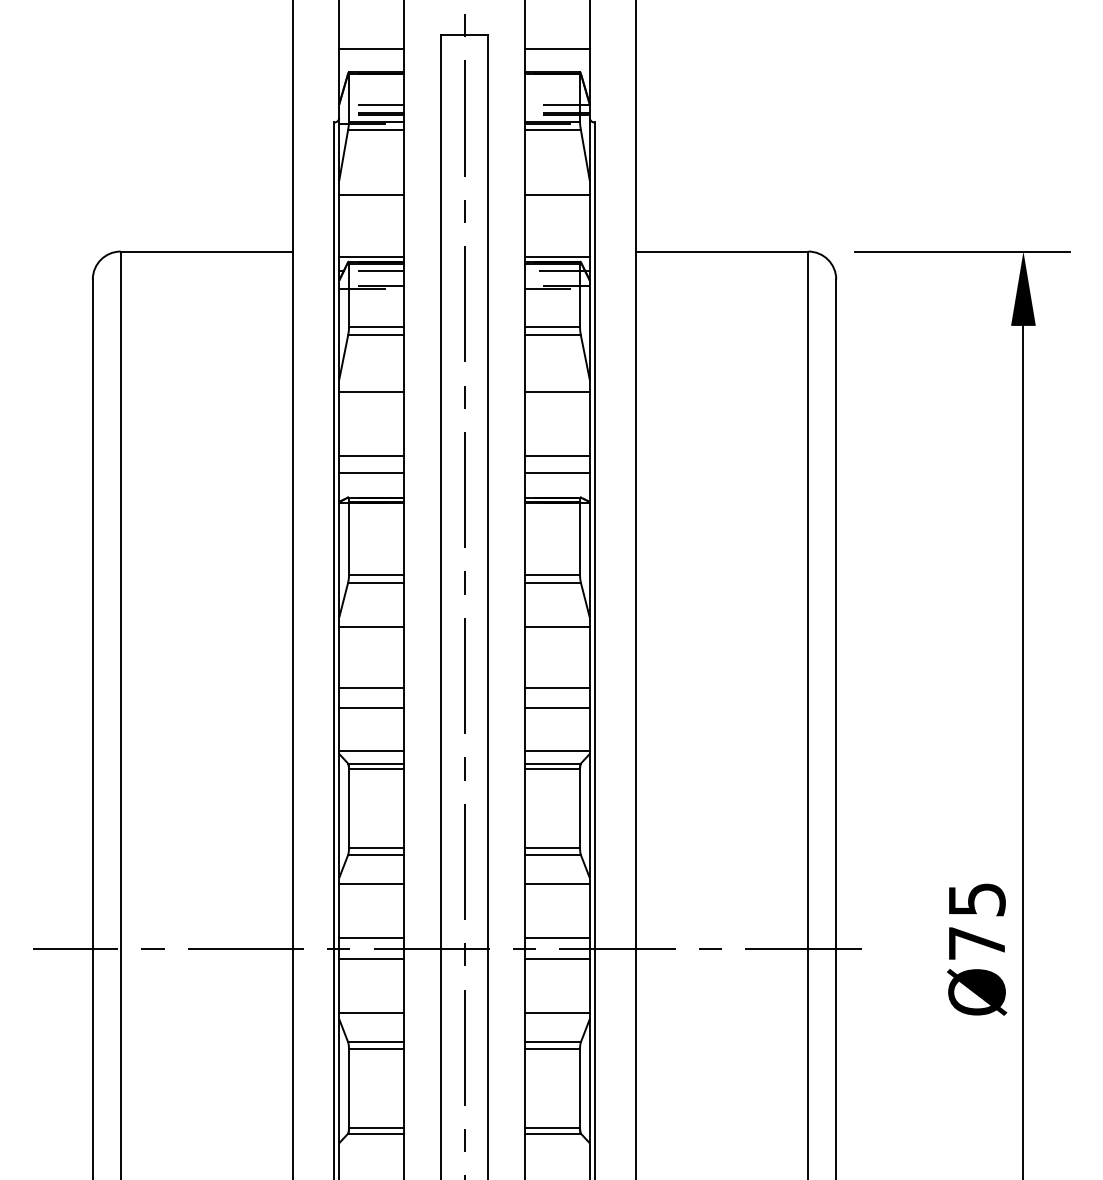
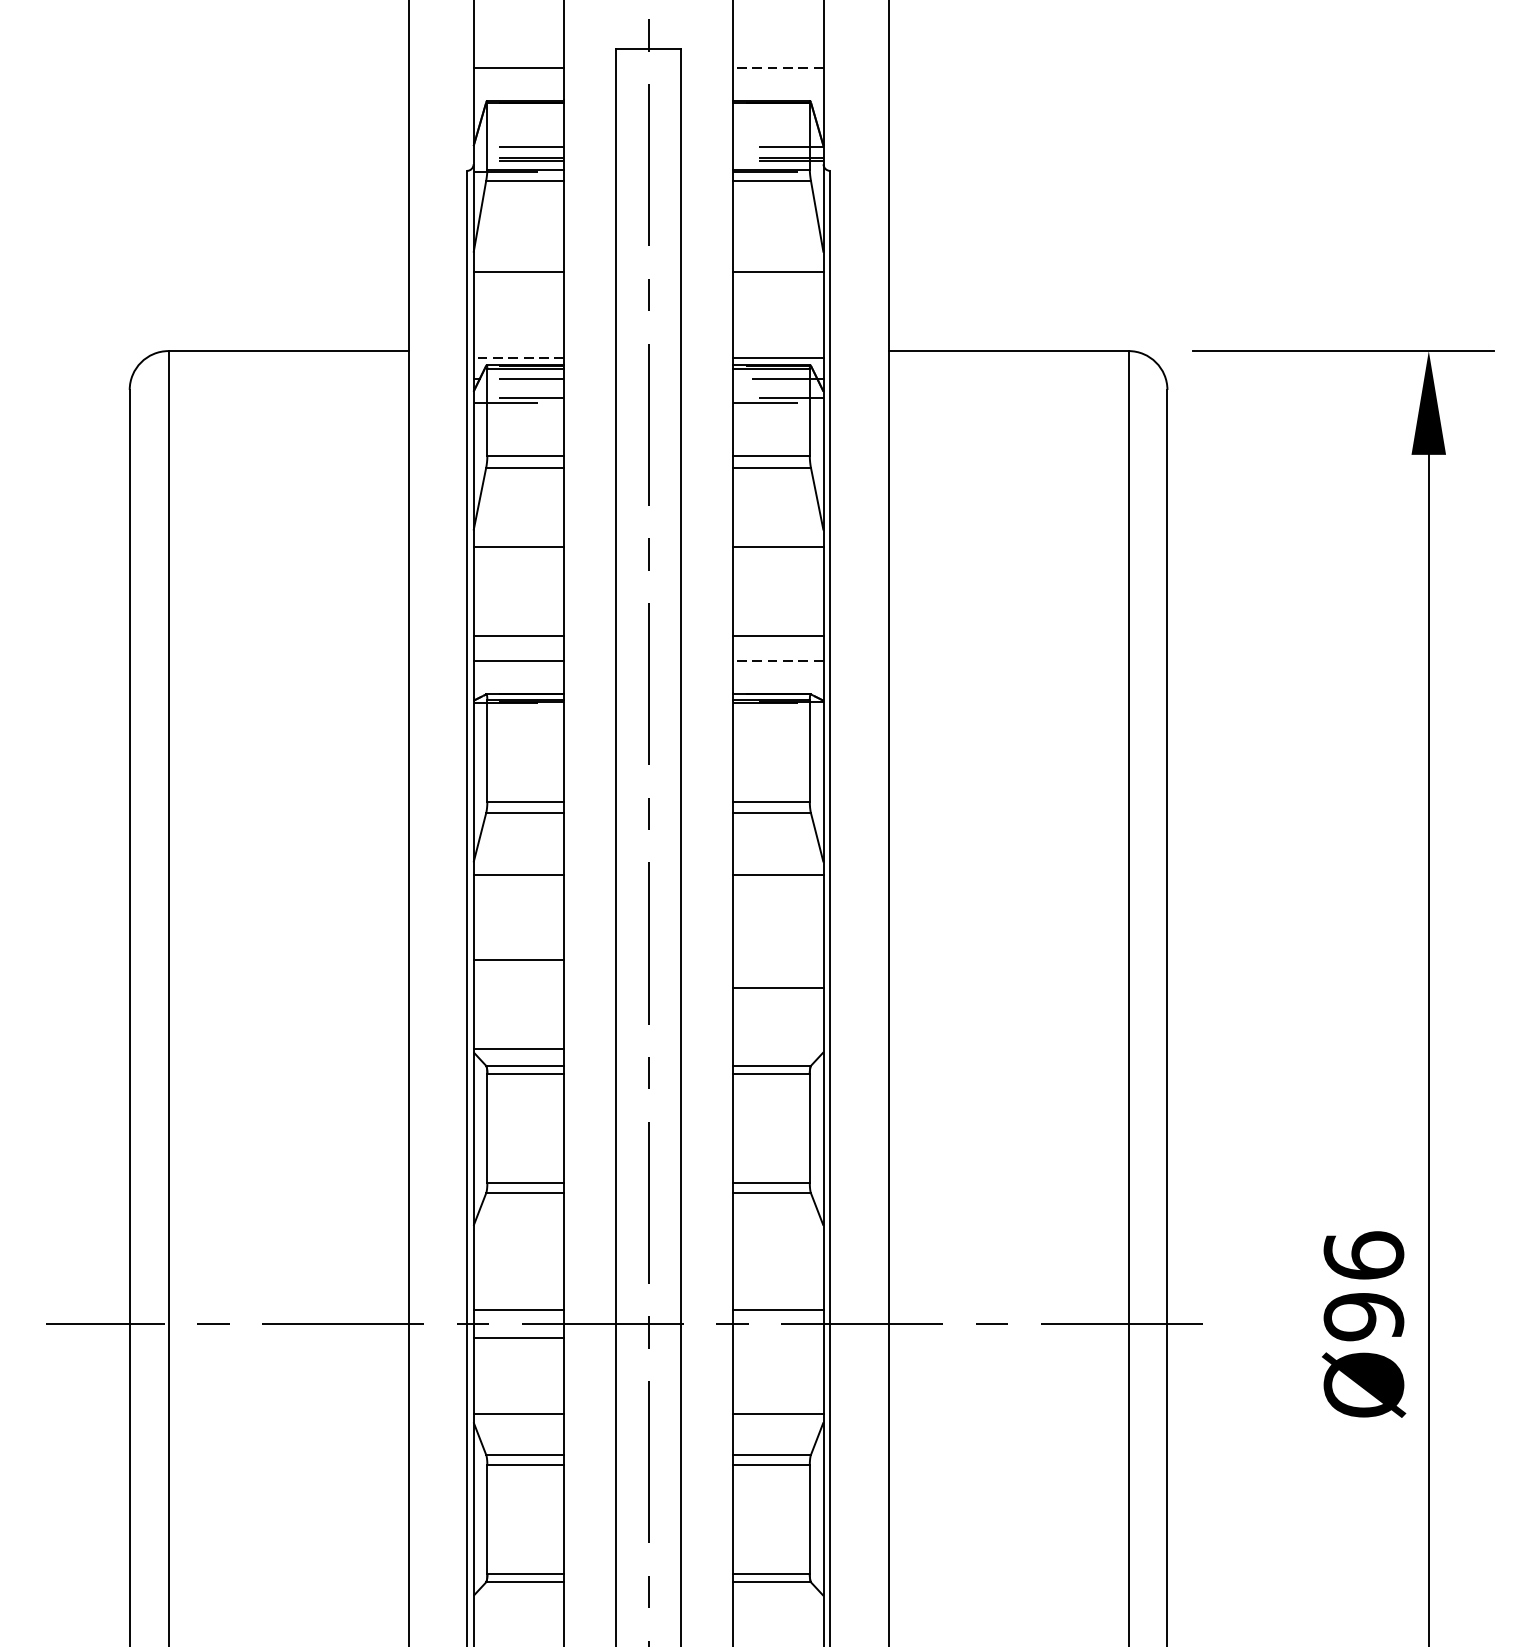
line: (556, 48) -> (776, 67), solid -> dashed
line: (371, 256) -> (518, 357), solid -> dashed
line: (556, 473) -> (776, 660), solid -> dashed
line: (556, 688) -> (776, 960), removed
line: (371, 707) -> (518, 987), removed
line: (556, 751) -> (776, 1048), removed
line: (371, 884) -> (518, 1234), removed
line: (556, 884) -> (776, 1234), removed
text: (976, 921) -> (1363, 1286), Ø75 -> Ø96
line: (556, 958) -> (776, 1337), removed

